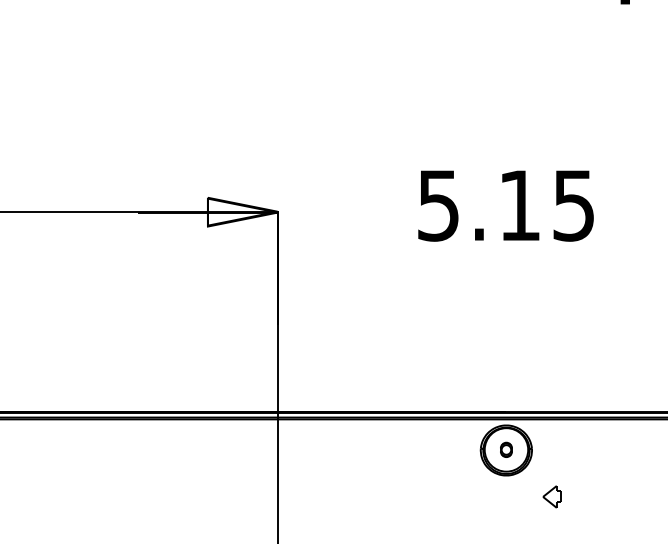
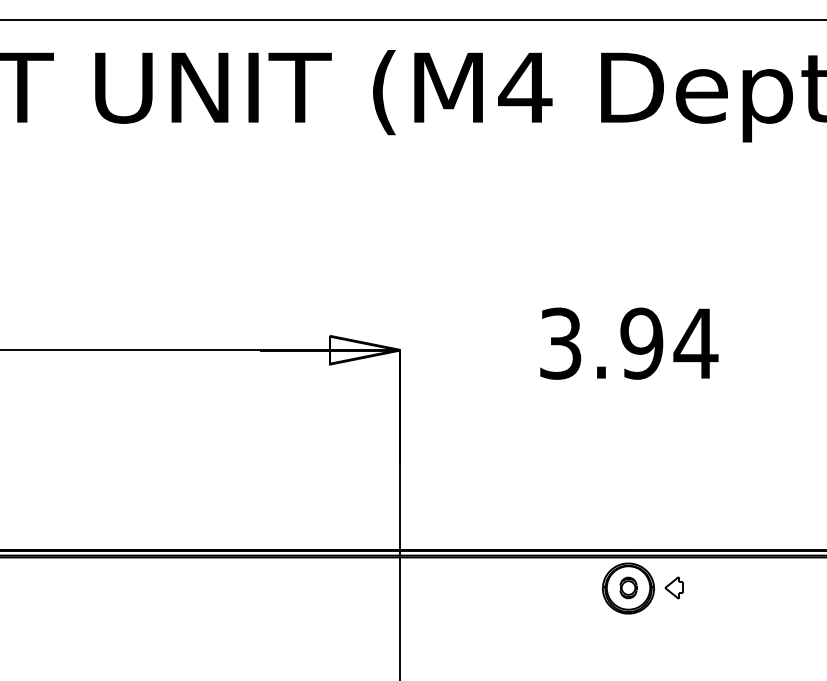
text: (507, 205) -> (629, 343), 5.15 -> 3.94
part: (506, 449) -> (628, 587), size x1.43
part: (551, 496) -> (673, 587), moved

